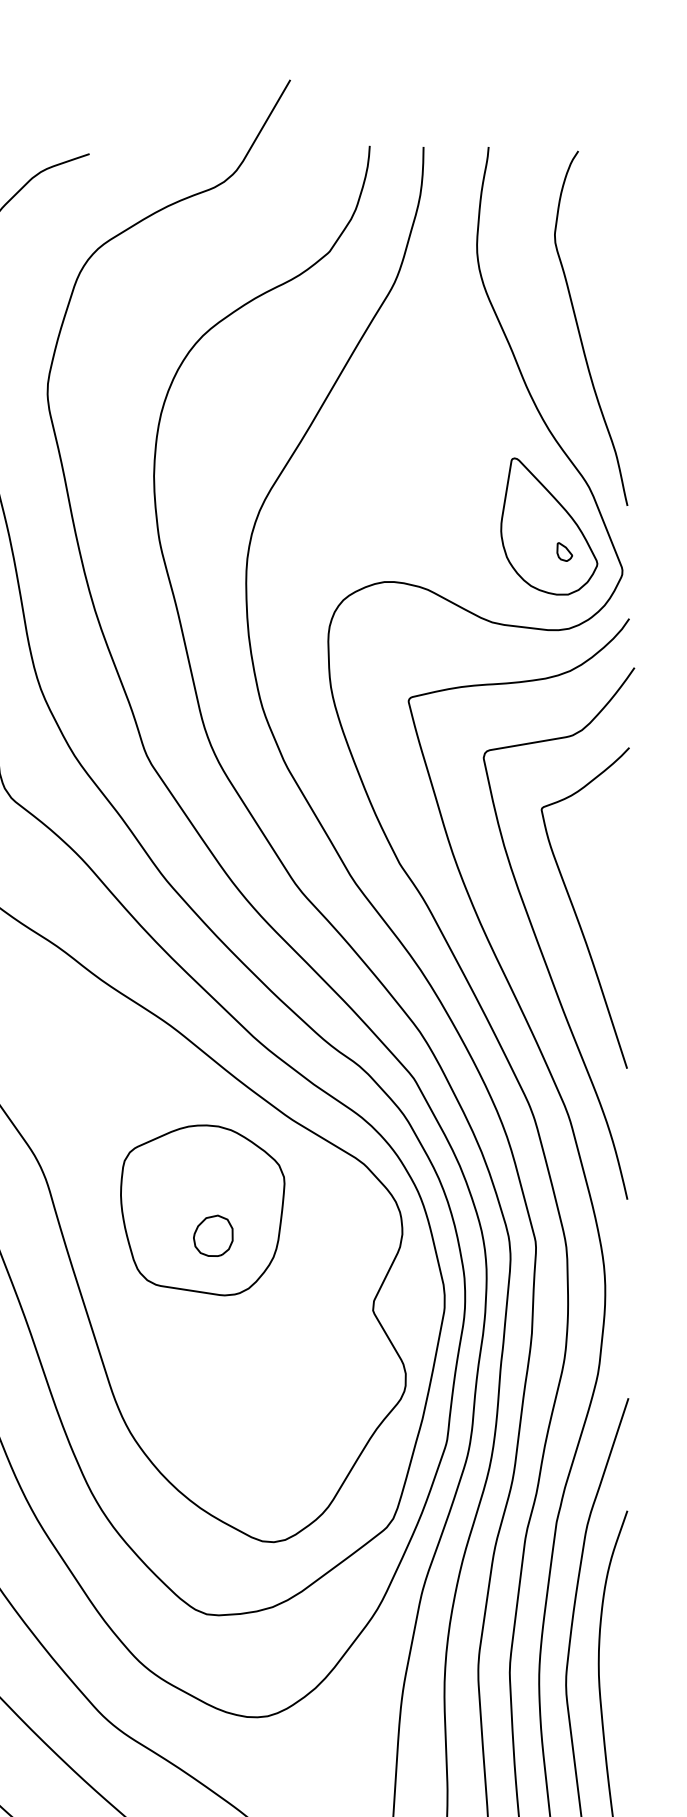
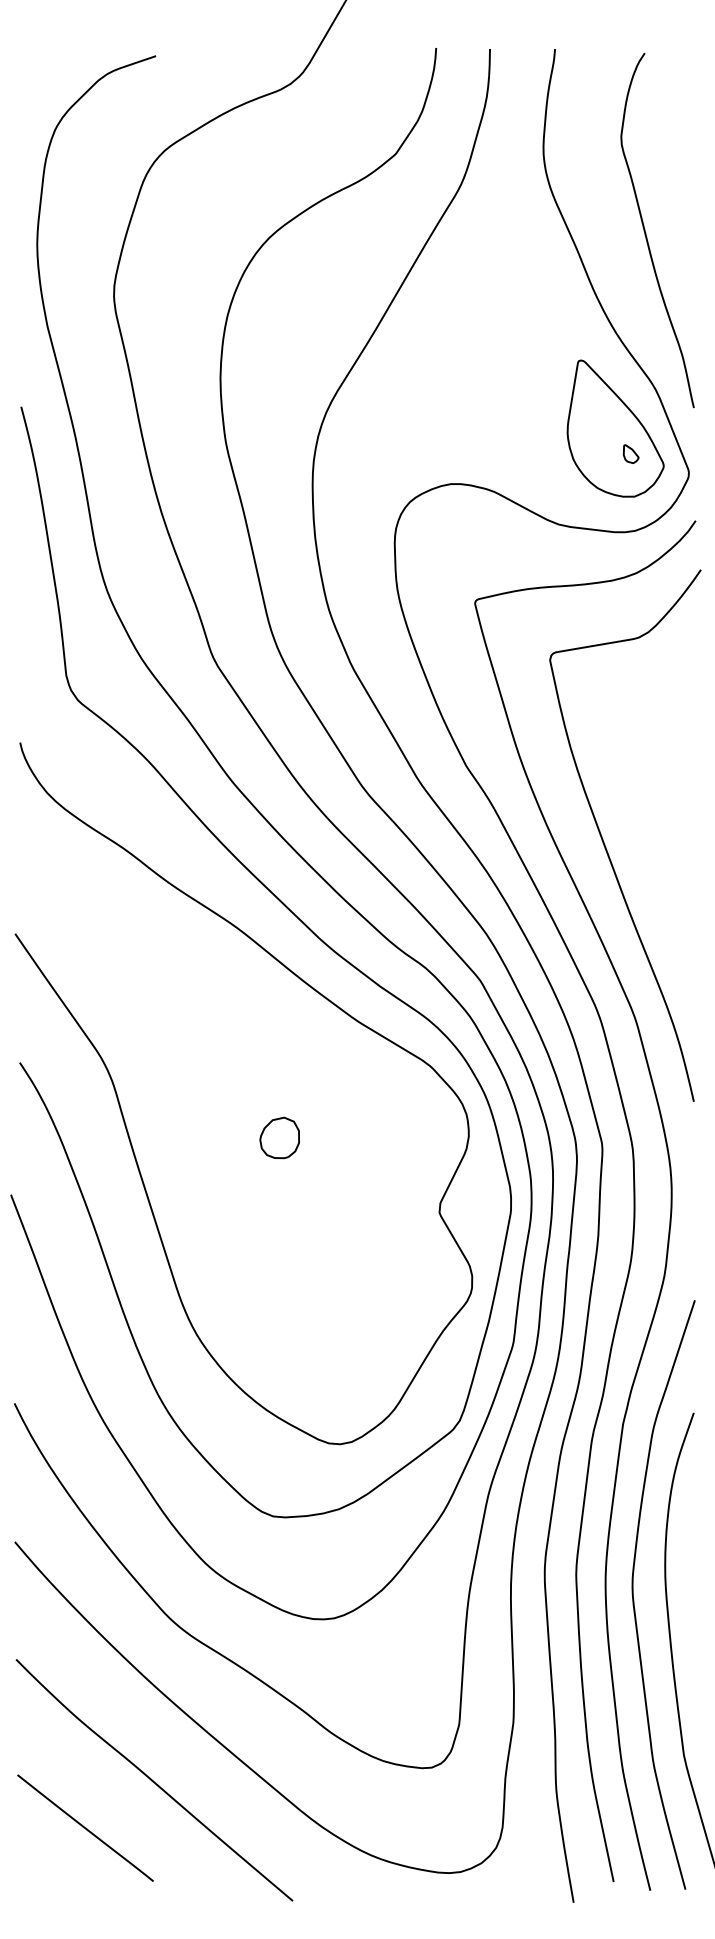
curve: (575, 909) -> (641, 811), removed
part: (202, 1210) -> (268, 1112), removed

